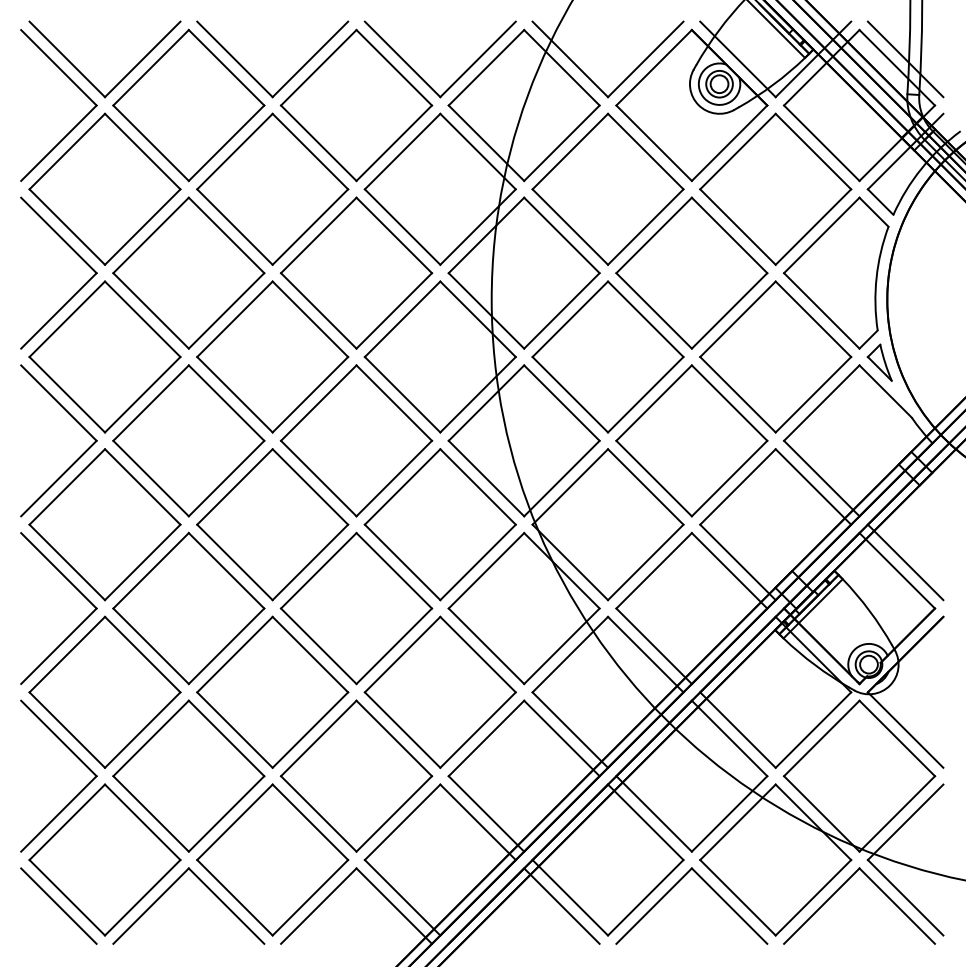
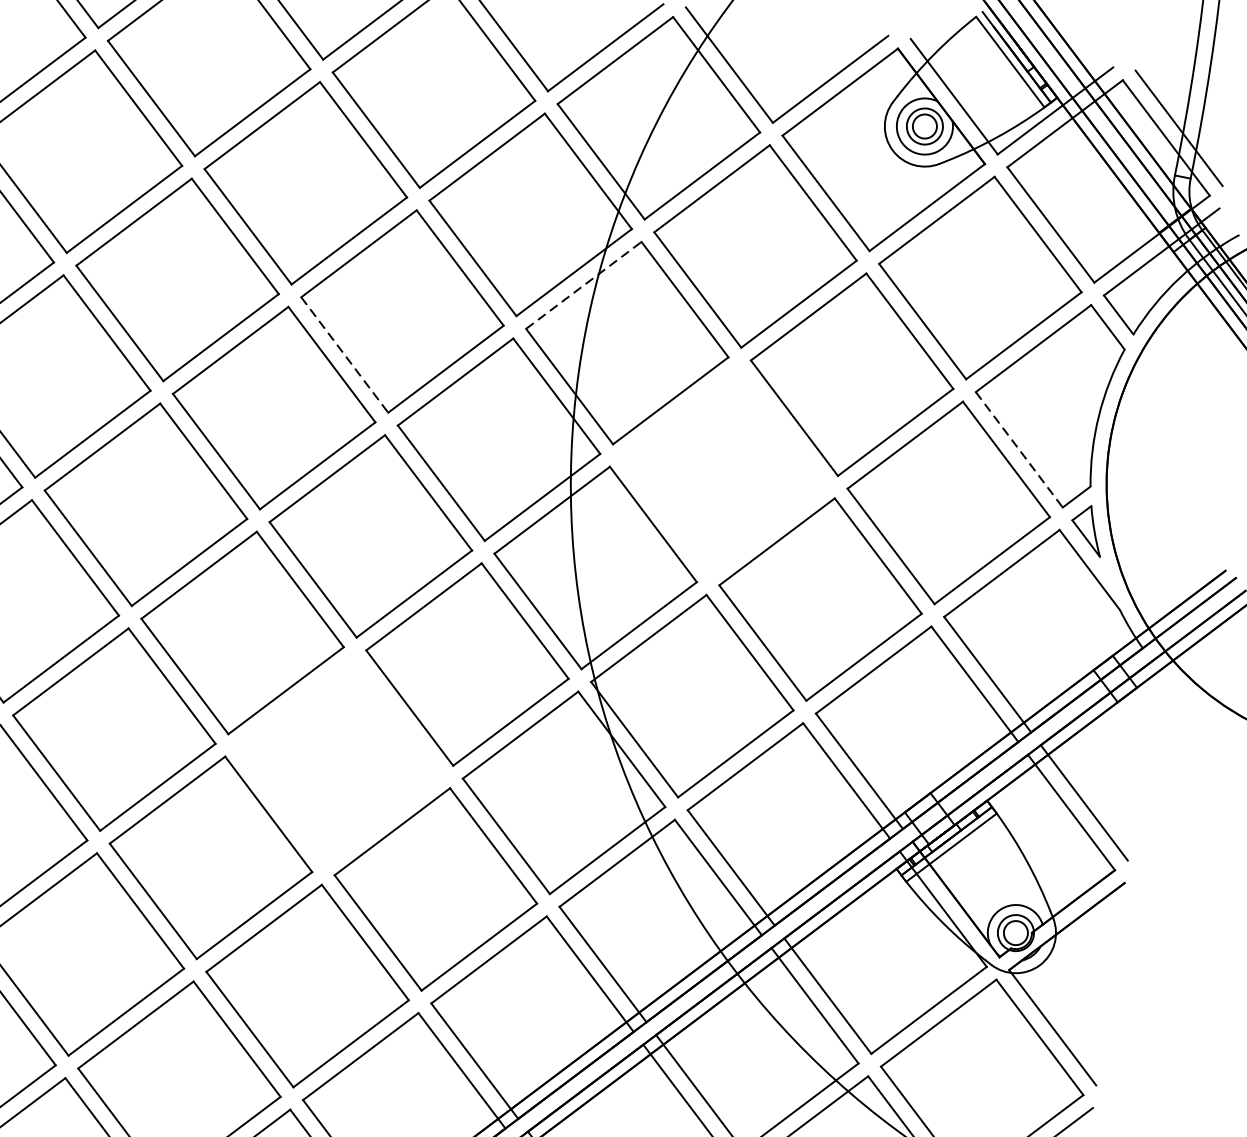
line: (486, 235) -> (583, 285), solid -> dashed
line: (319, 311) -> (345, 355), solid -> dashed
line: (822, 311) -> (1020, 450), solid -> dashed
part: (607, 356) -> (723, 470), removed
part: (356, 608) -> (339, 761), removed

